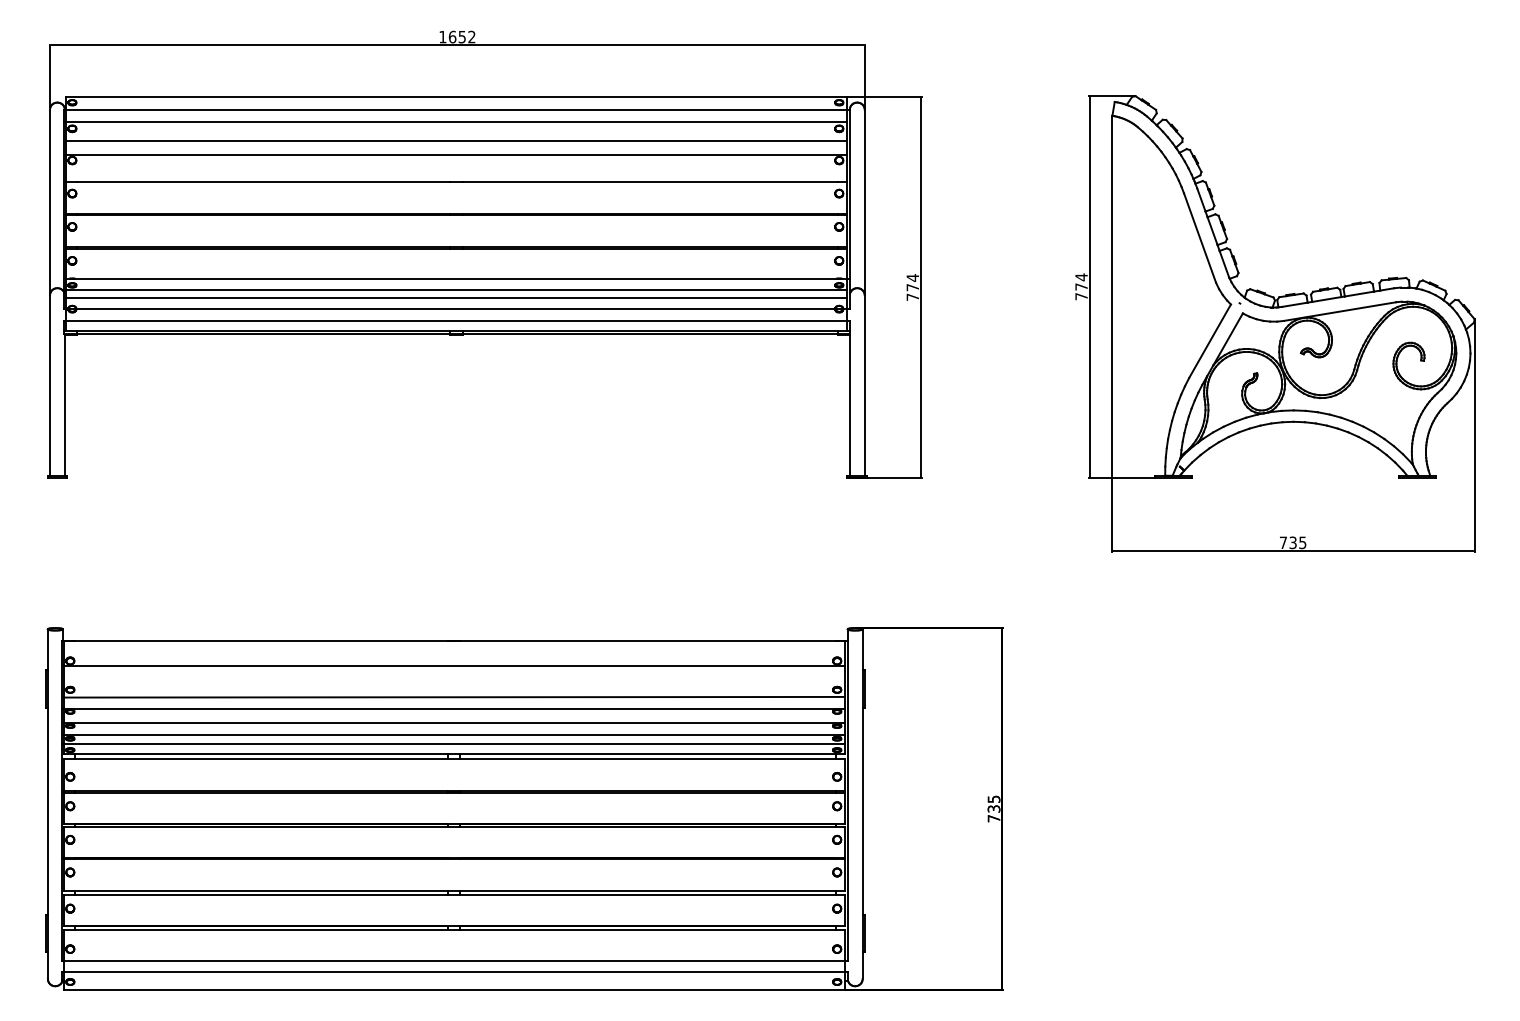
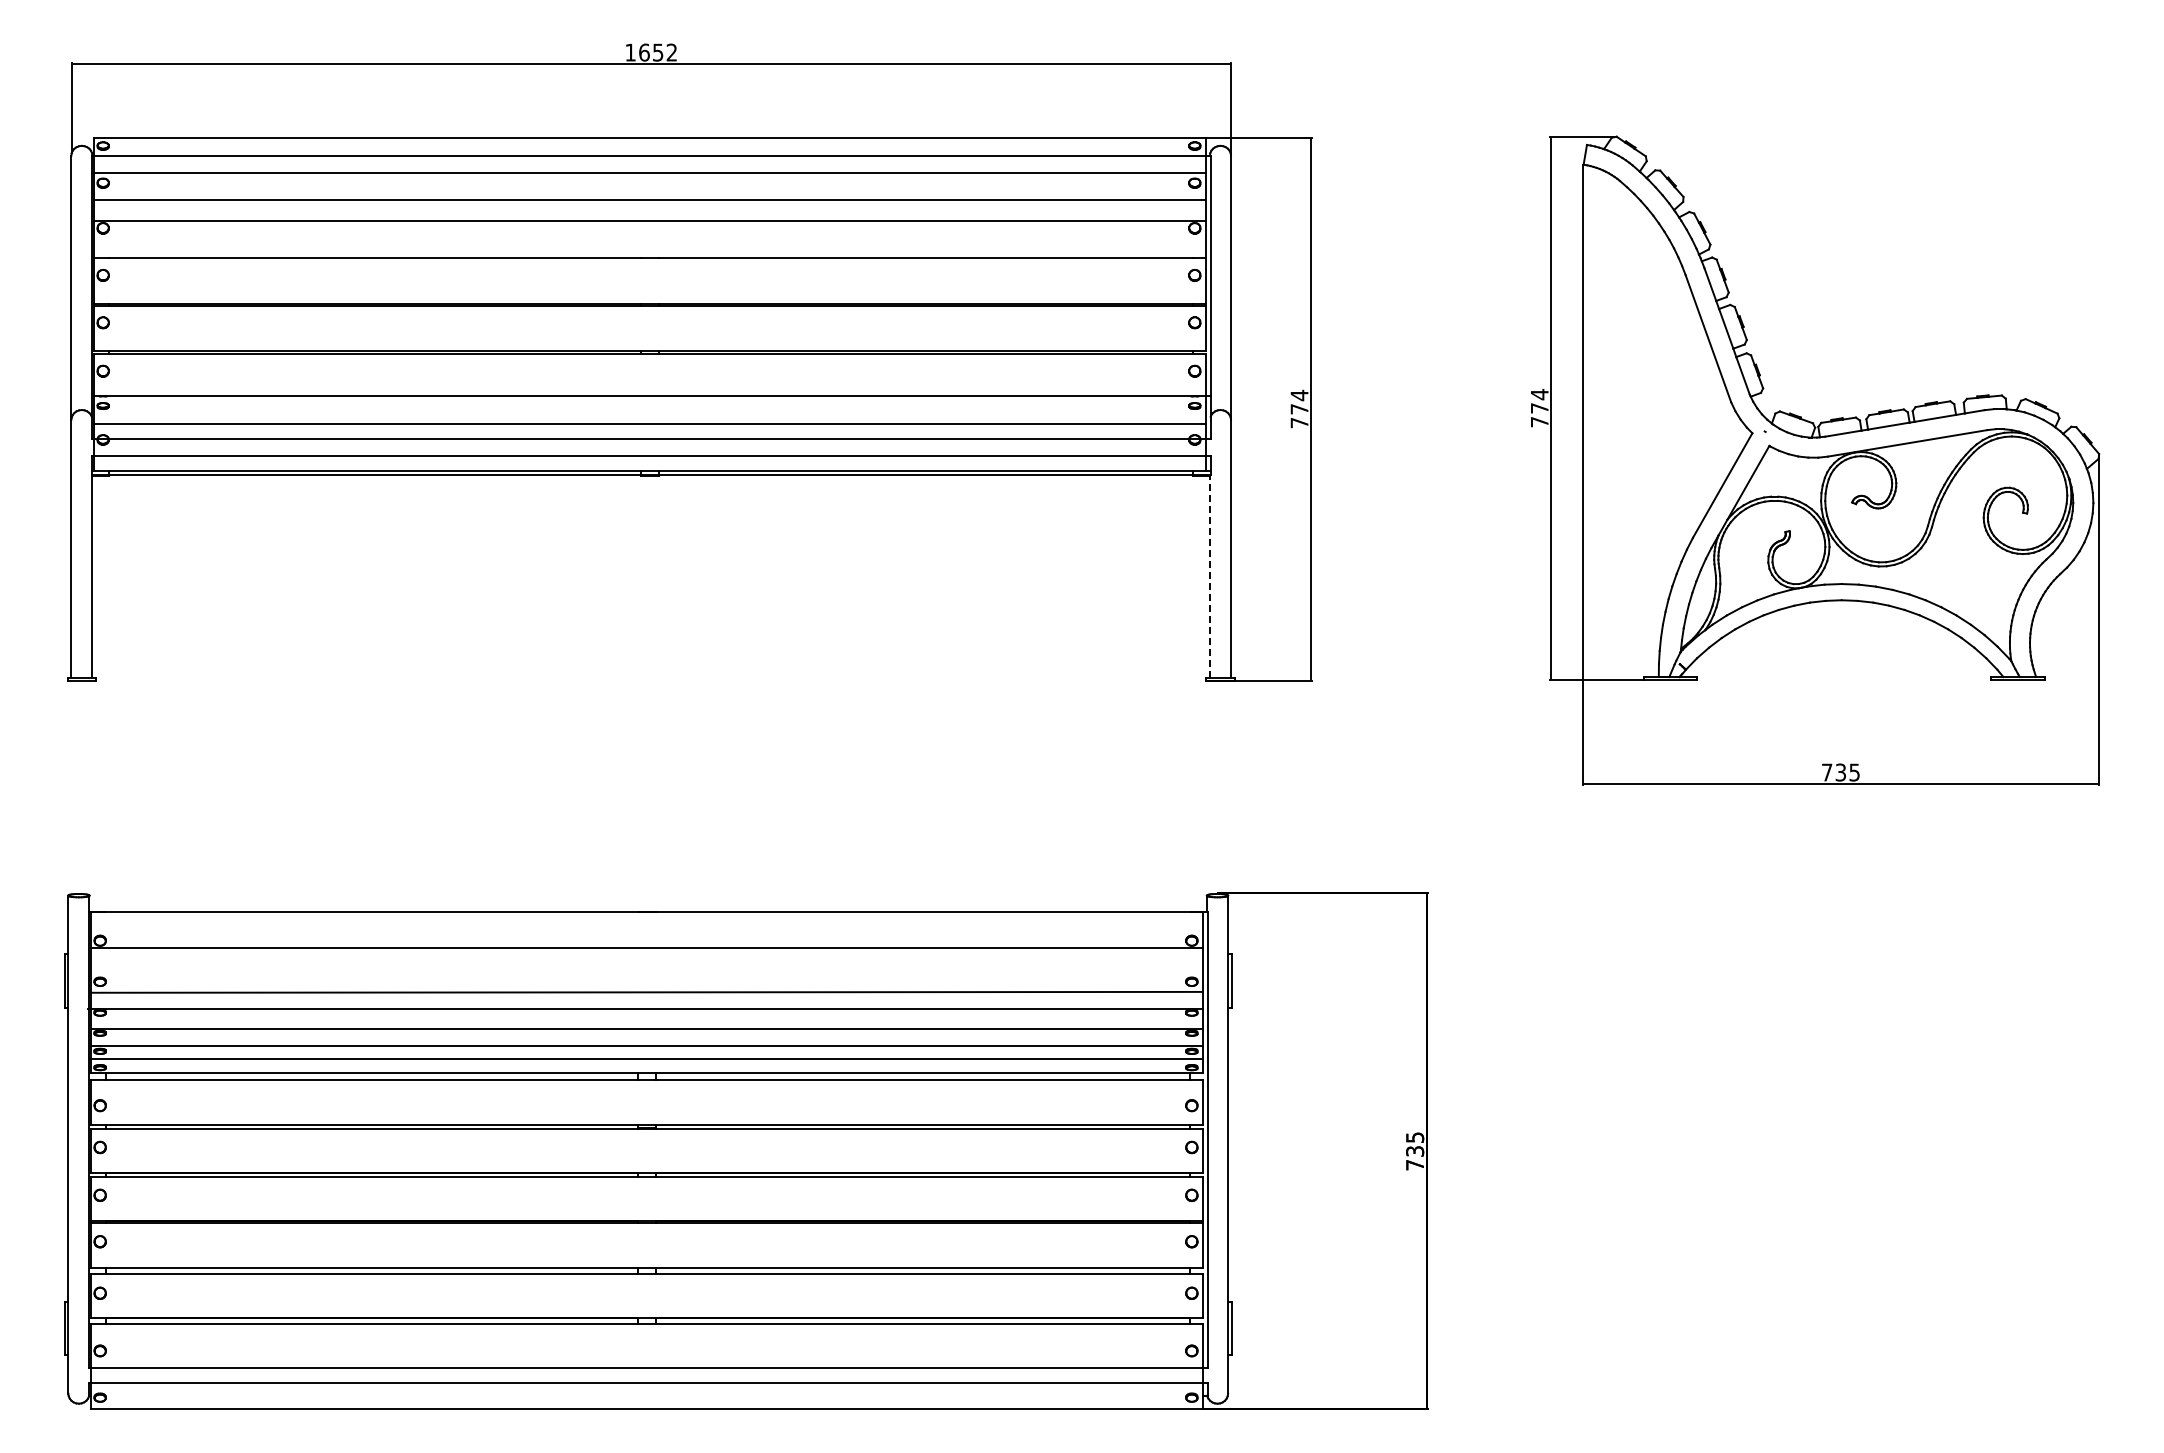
line: (456, 289) -> (649, 412), removed
line: (849, 405) -> (1209, 577), solid -> dashed

